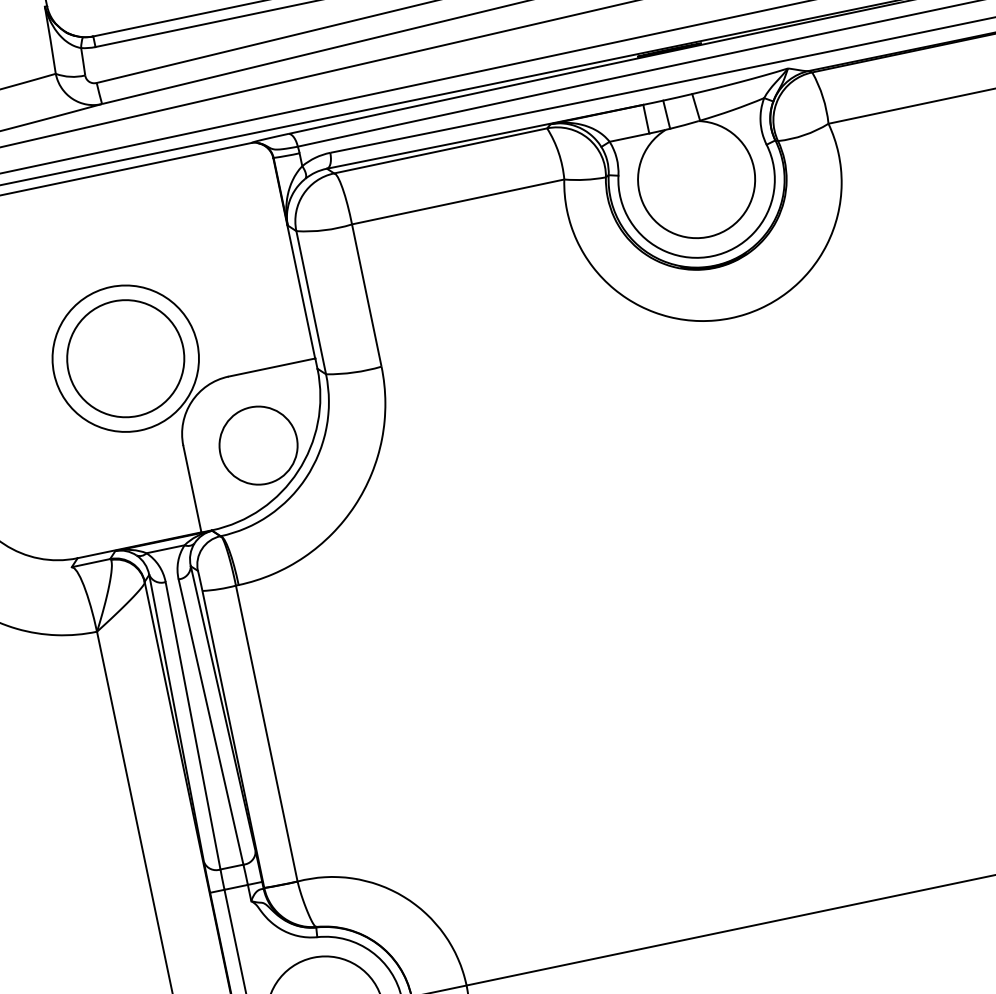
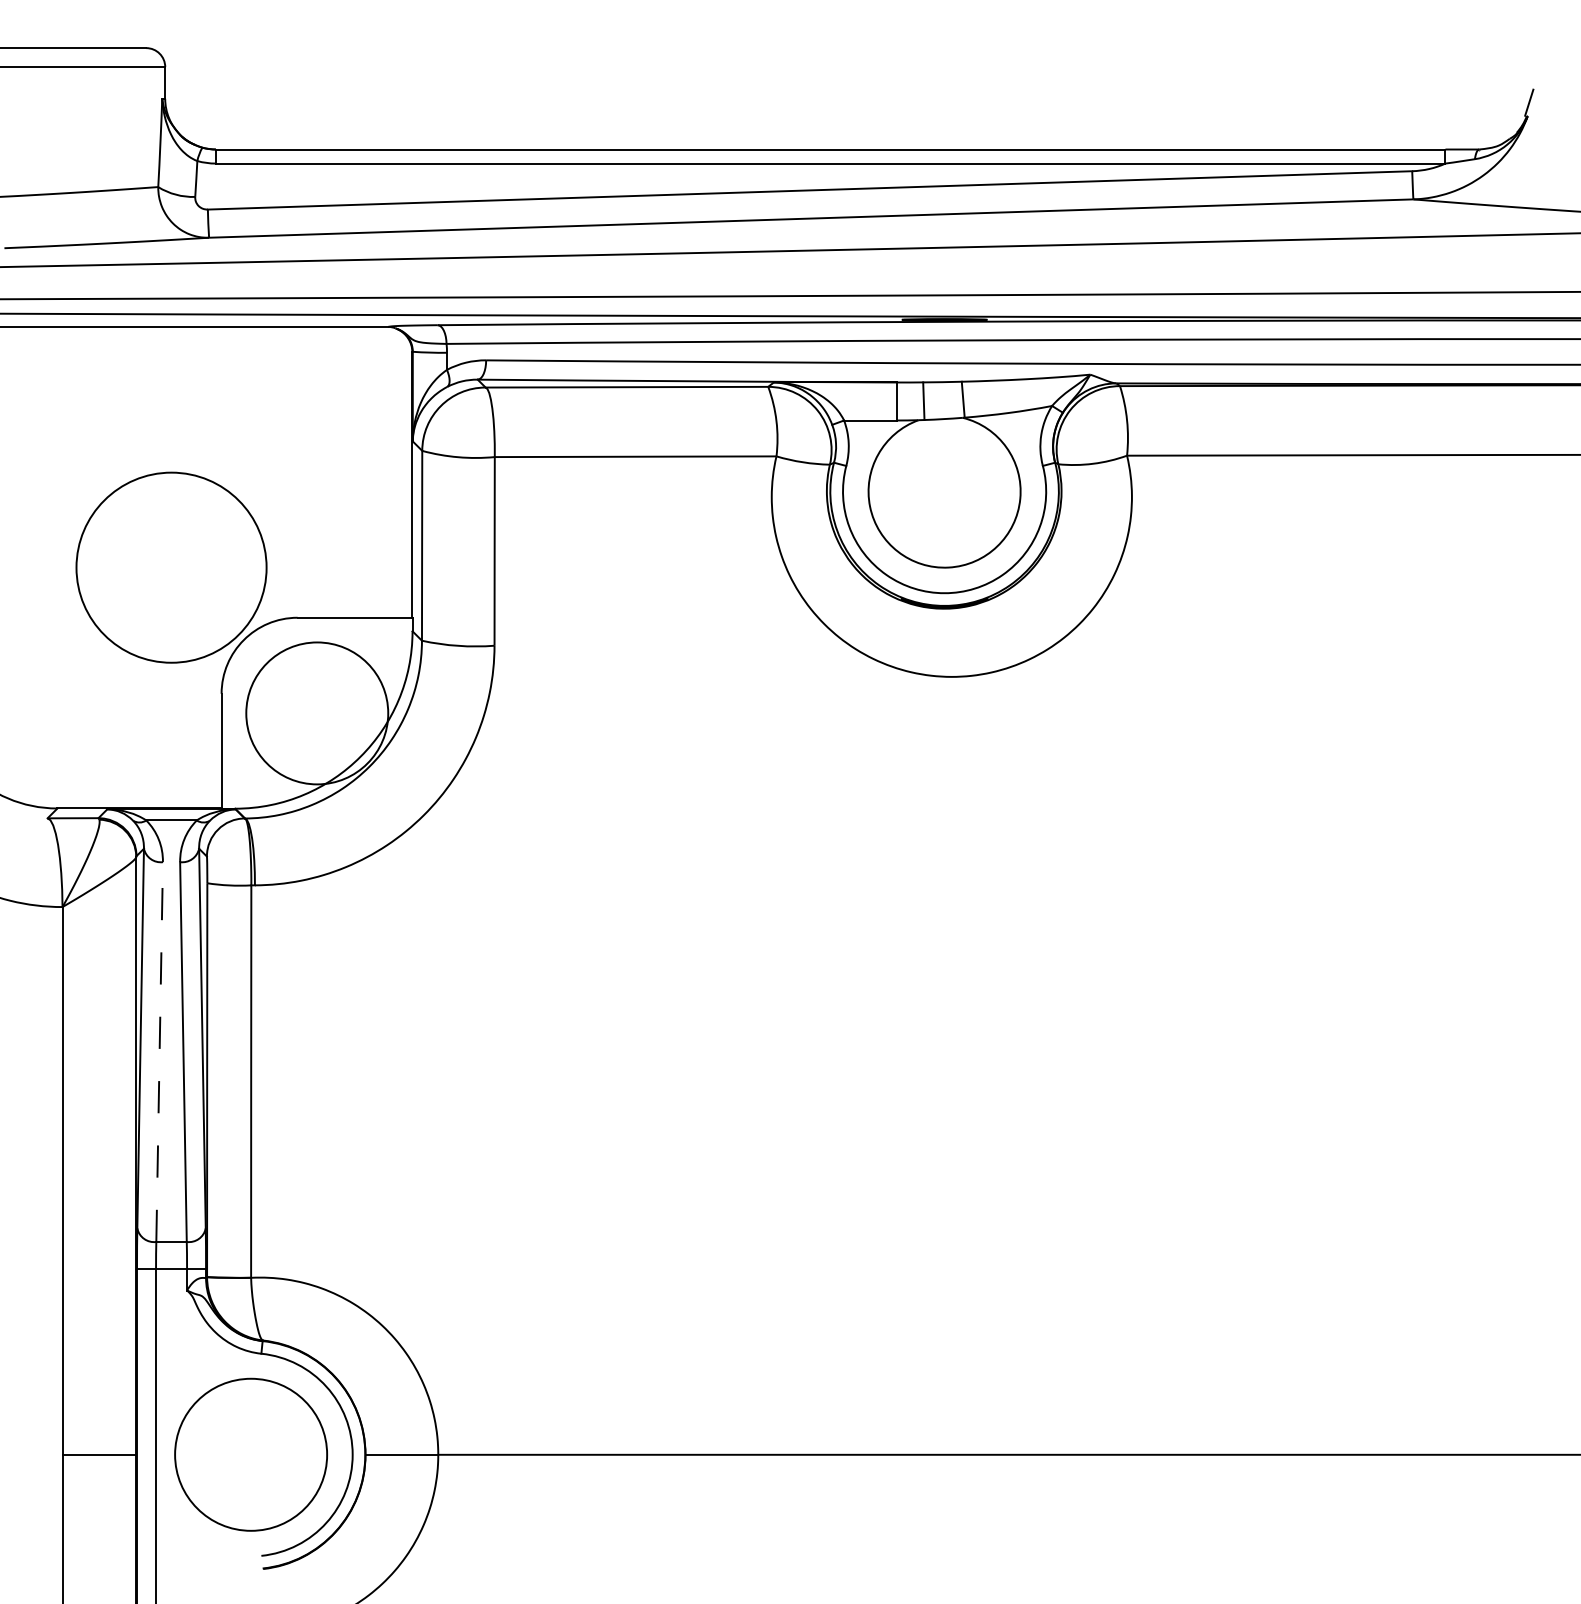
circle: (125, 358) -> (171, 567), removed
circle: (258, 445) -> (316, 713), size x1.4
line: (193, 726) -> (159, 1052), solid -> dashed

